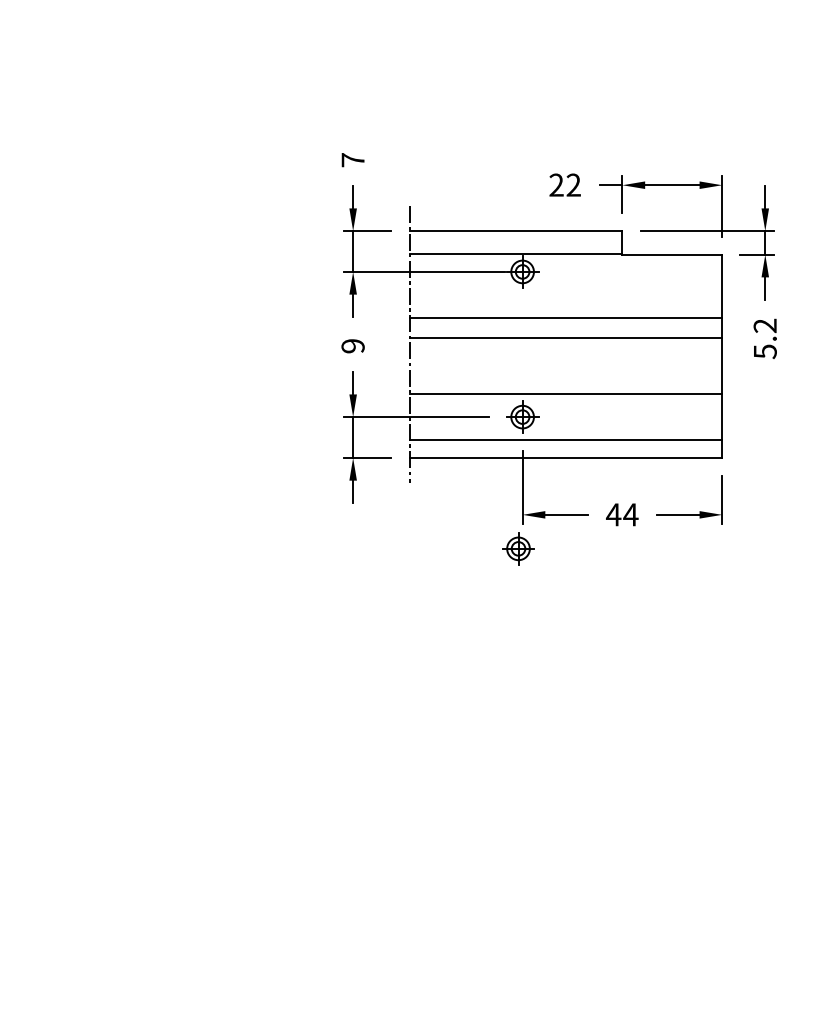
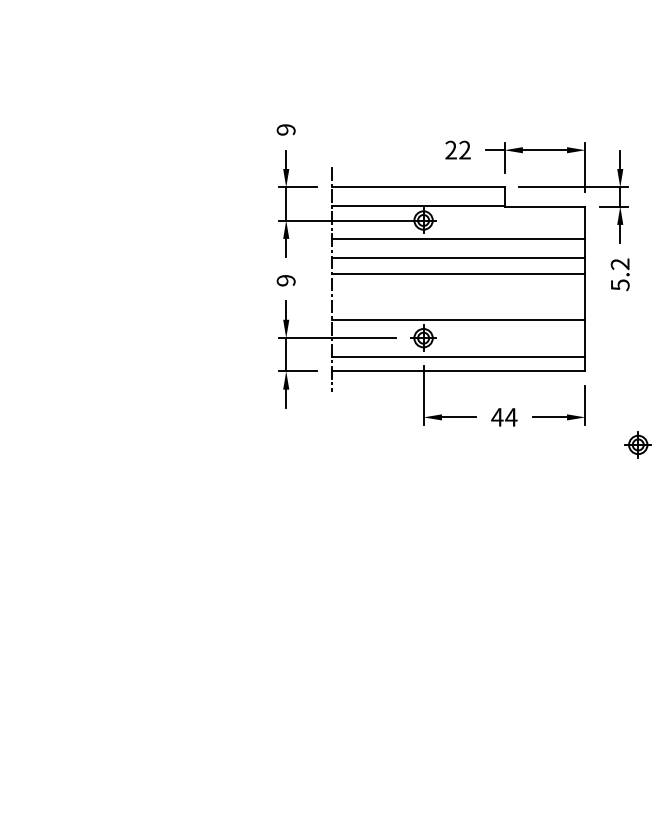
text: (352, 159) -> (285, 129), 7 -> 9
line: (565, 294) -> (458, 238), added
part: (517, 548) -> (637, 444), moved

